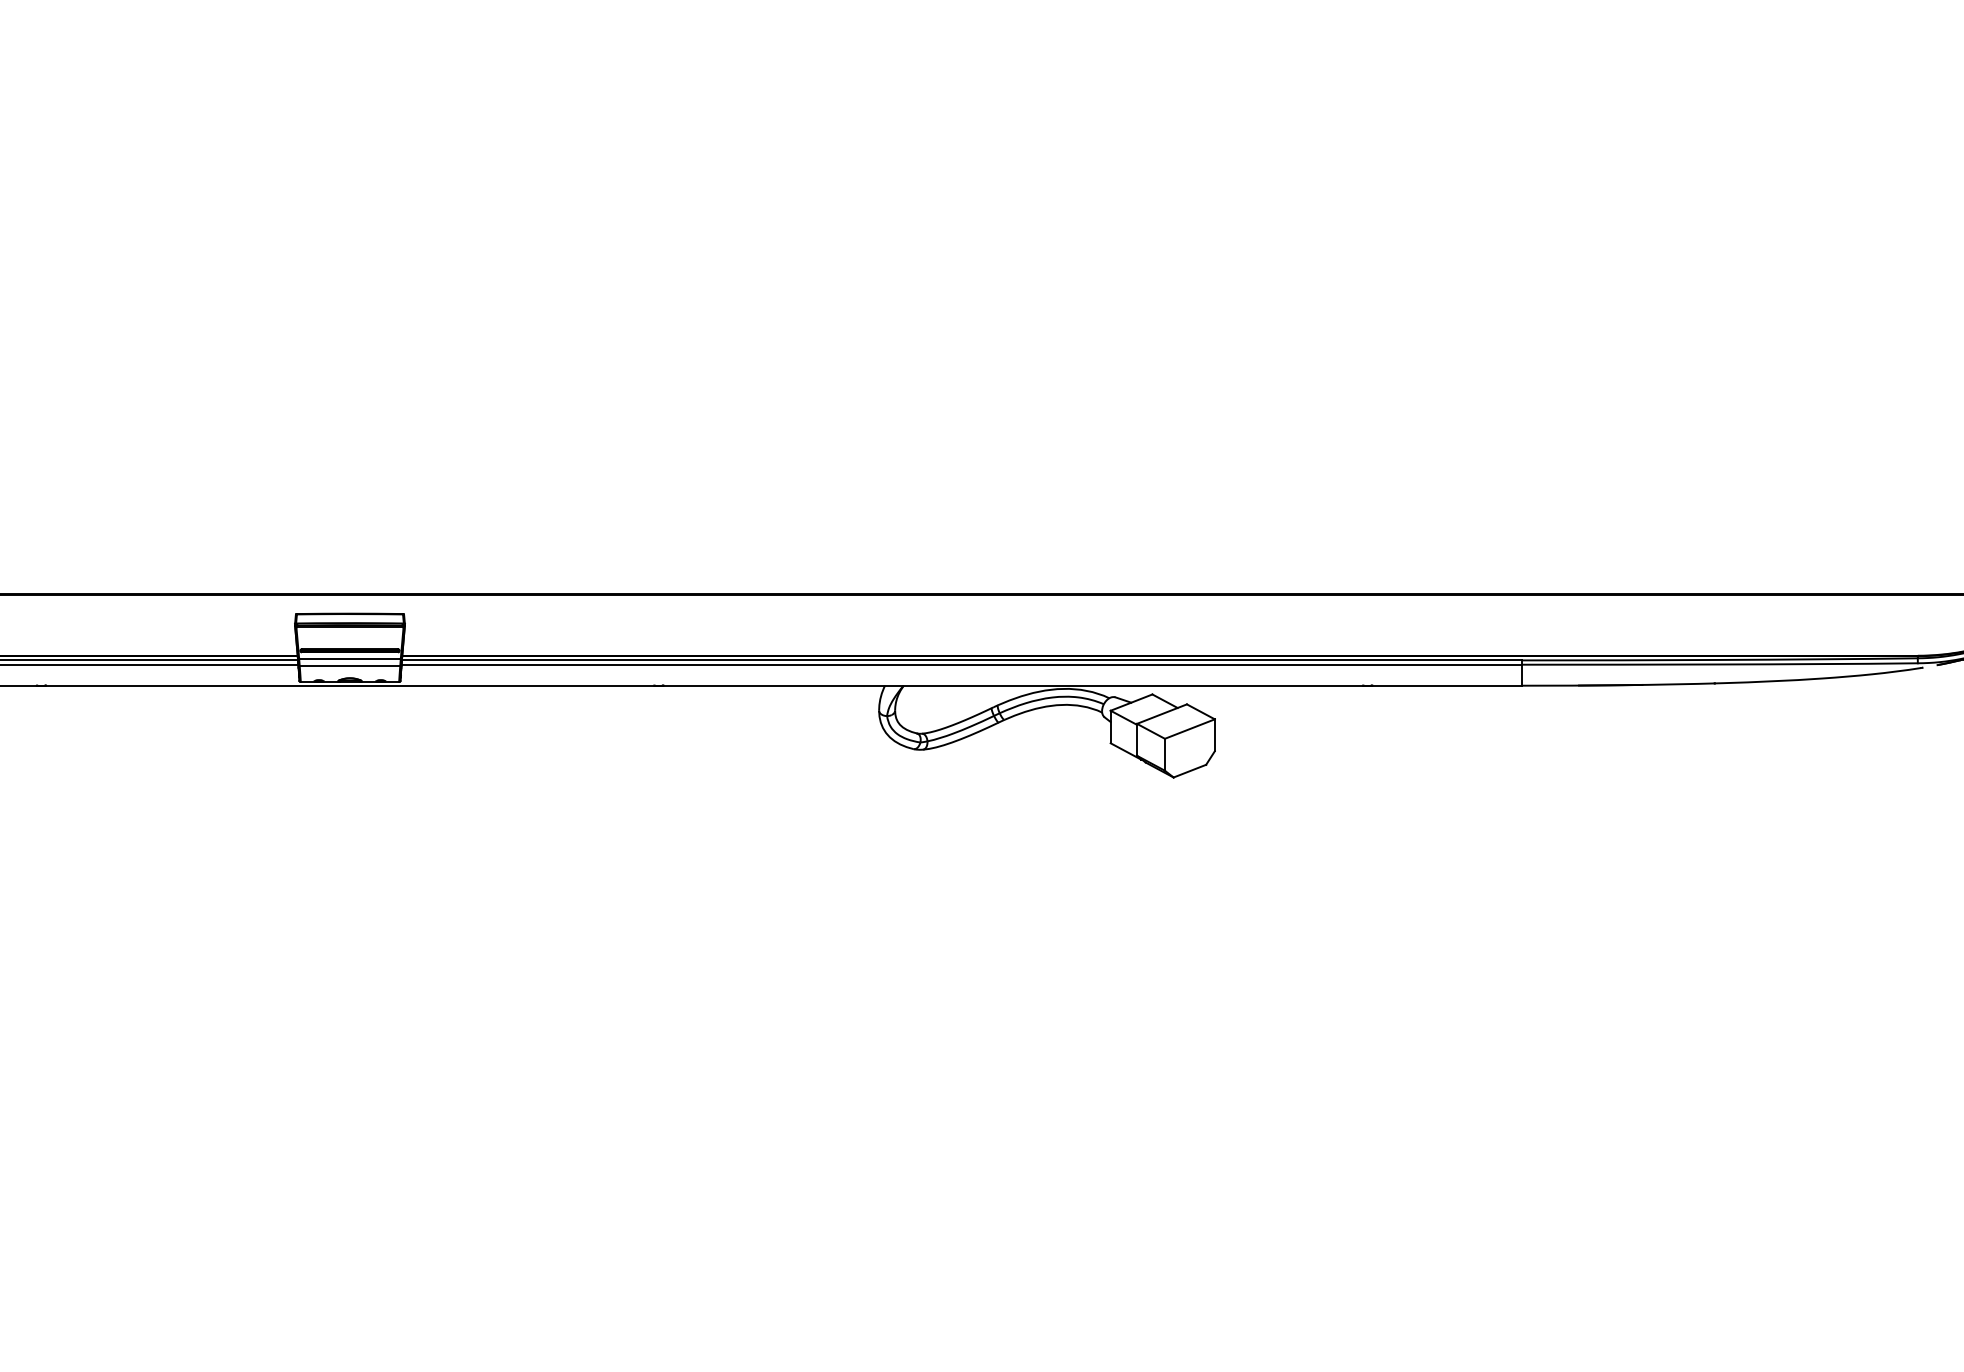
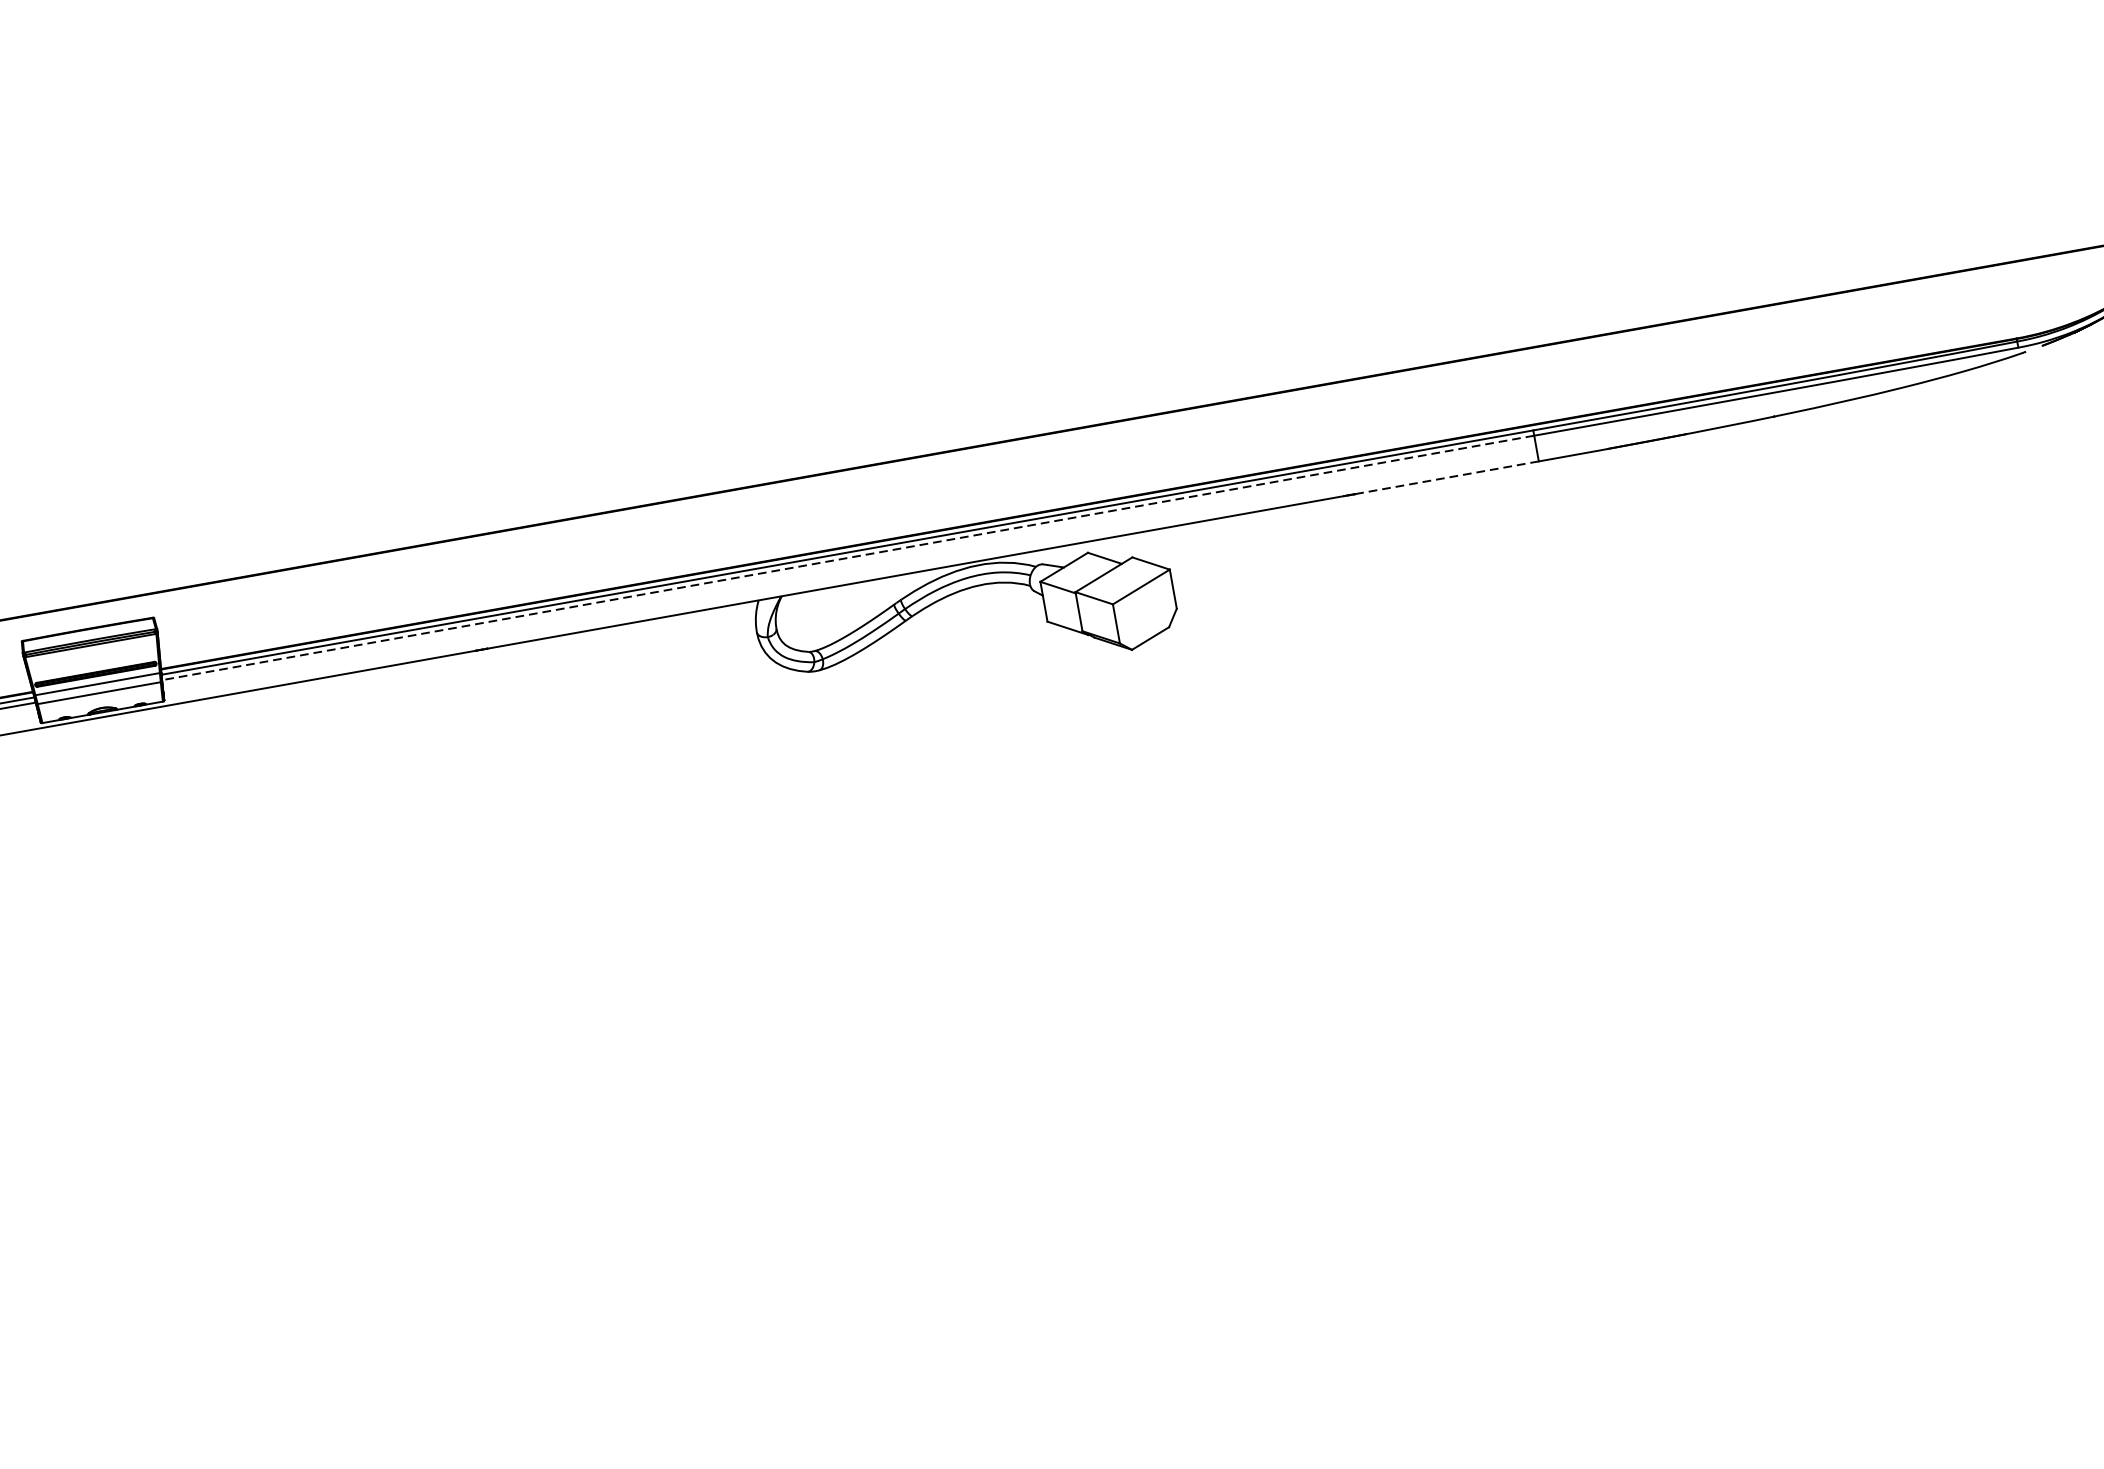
line: (961, 664) -> (847, 557), solid -> dashed
line: (1447, 685) -> (1447, 477), solid -> dashed

